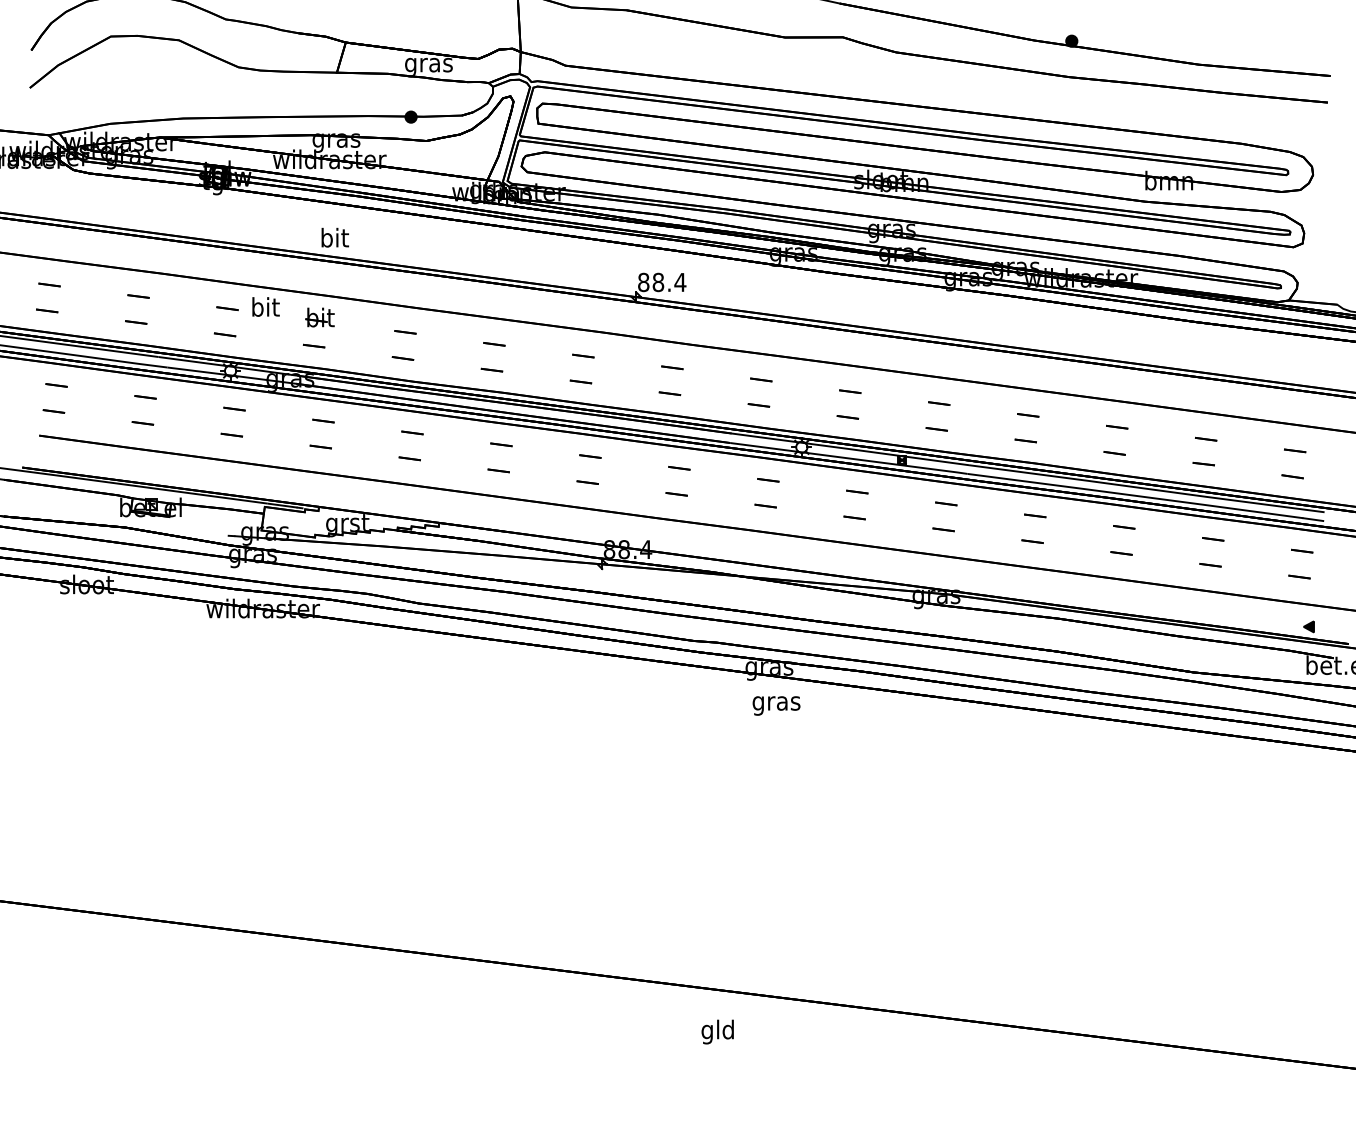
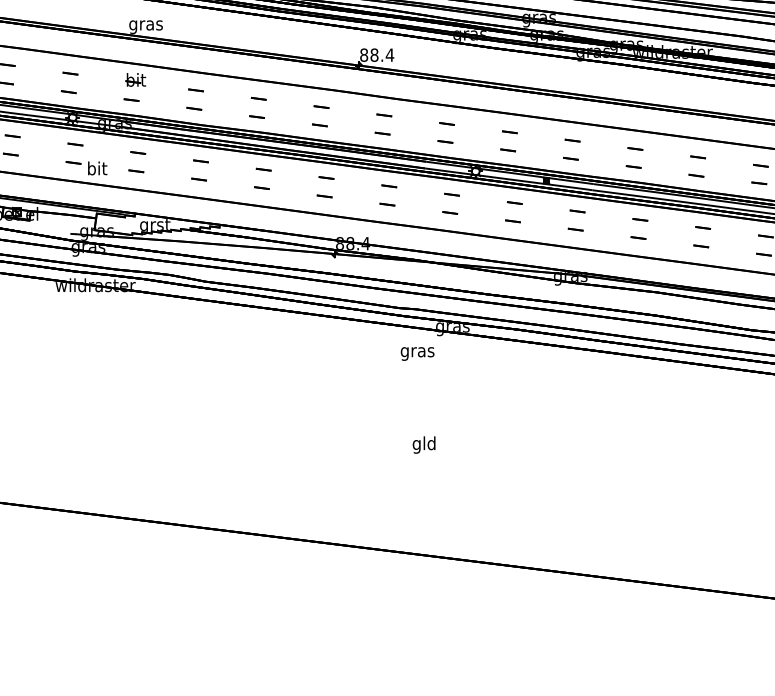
text: (334, 239) -> (145, 24), bit -> gras
text: (265, 306) -> (97, 168), moved
text: (776, 705) -> (417, 353), moved
text: (717, 1031) -> (423, 444), moved

